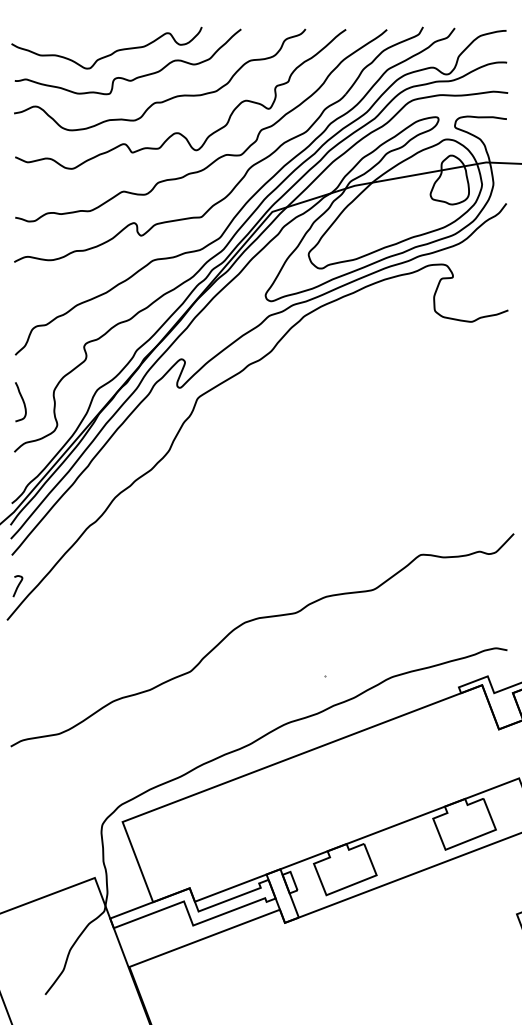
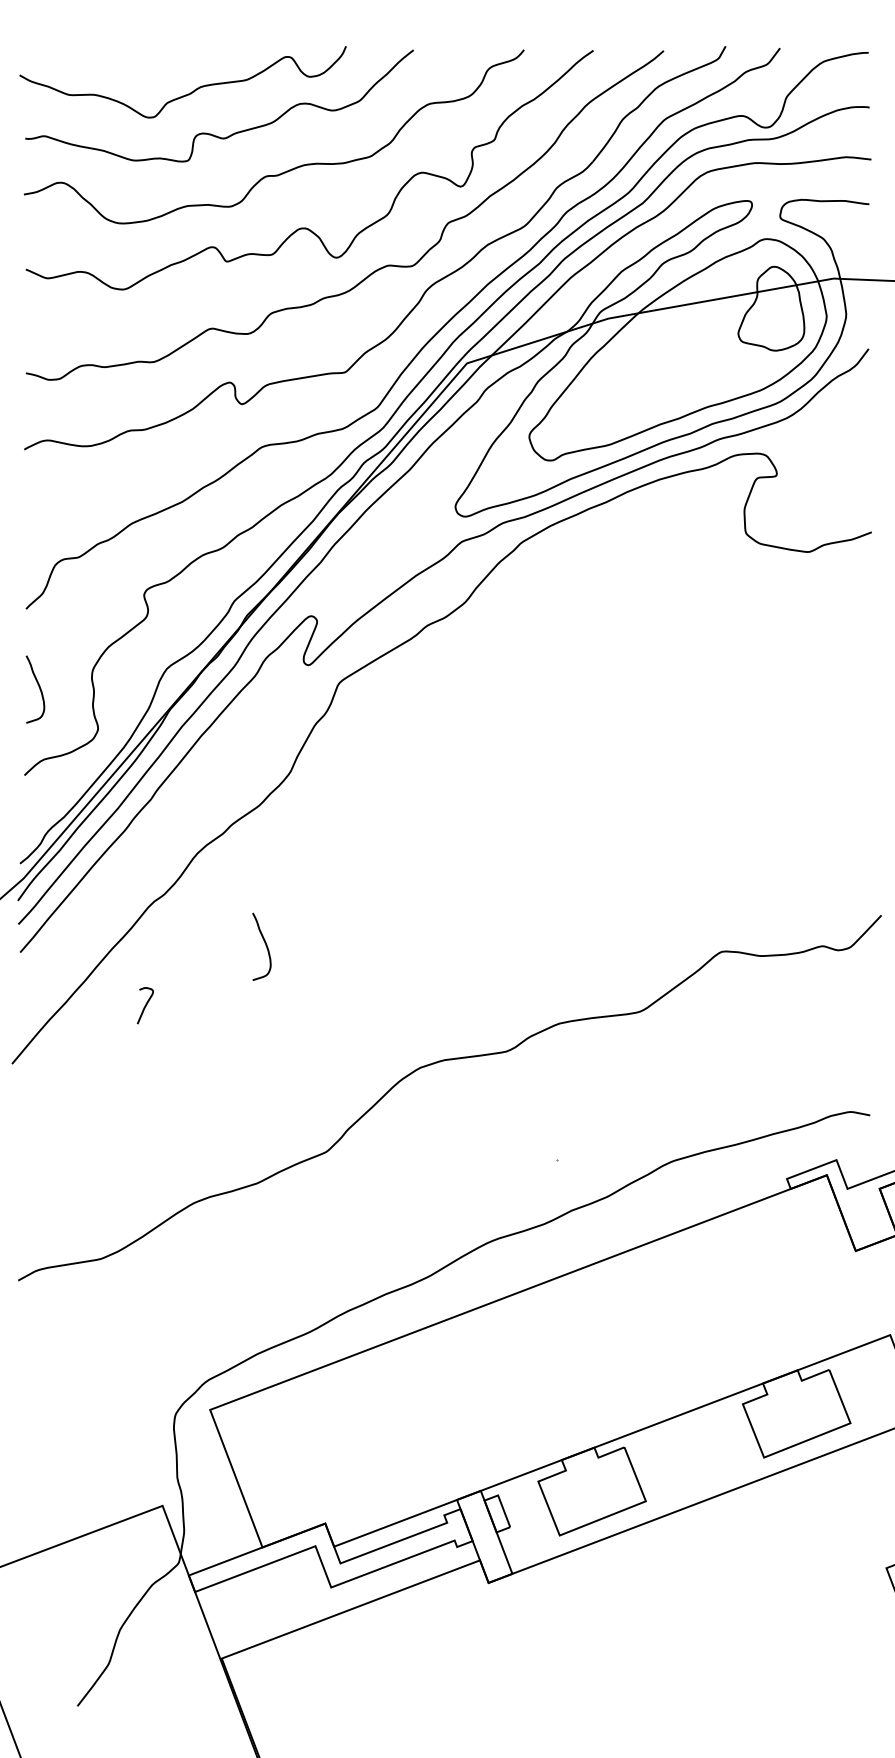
curve: (154, 551) -> (264, 945), added
curve: (17, 586) -> (144, 1005), moved

